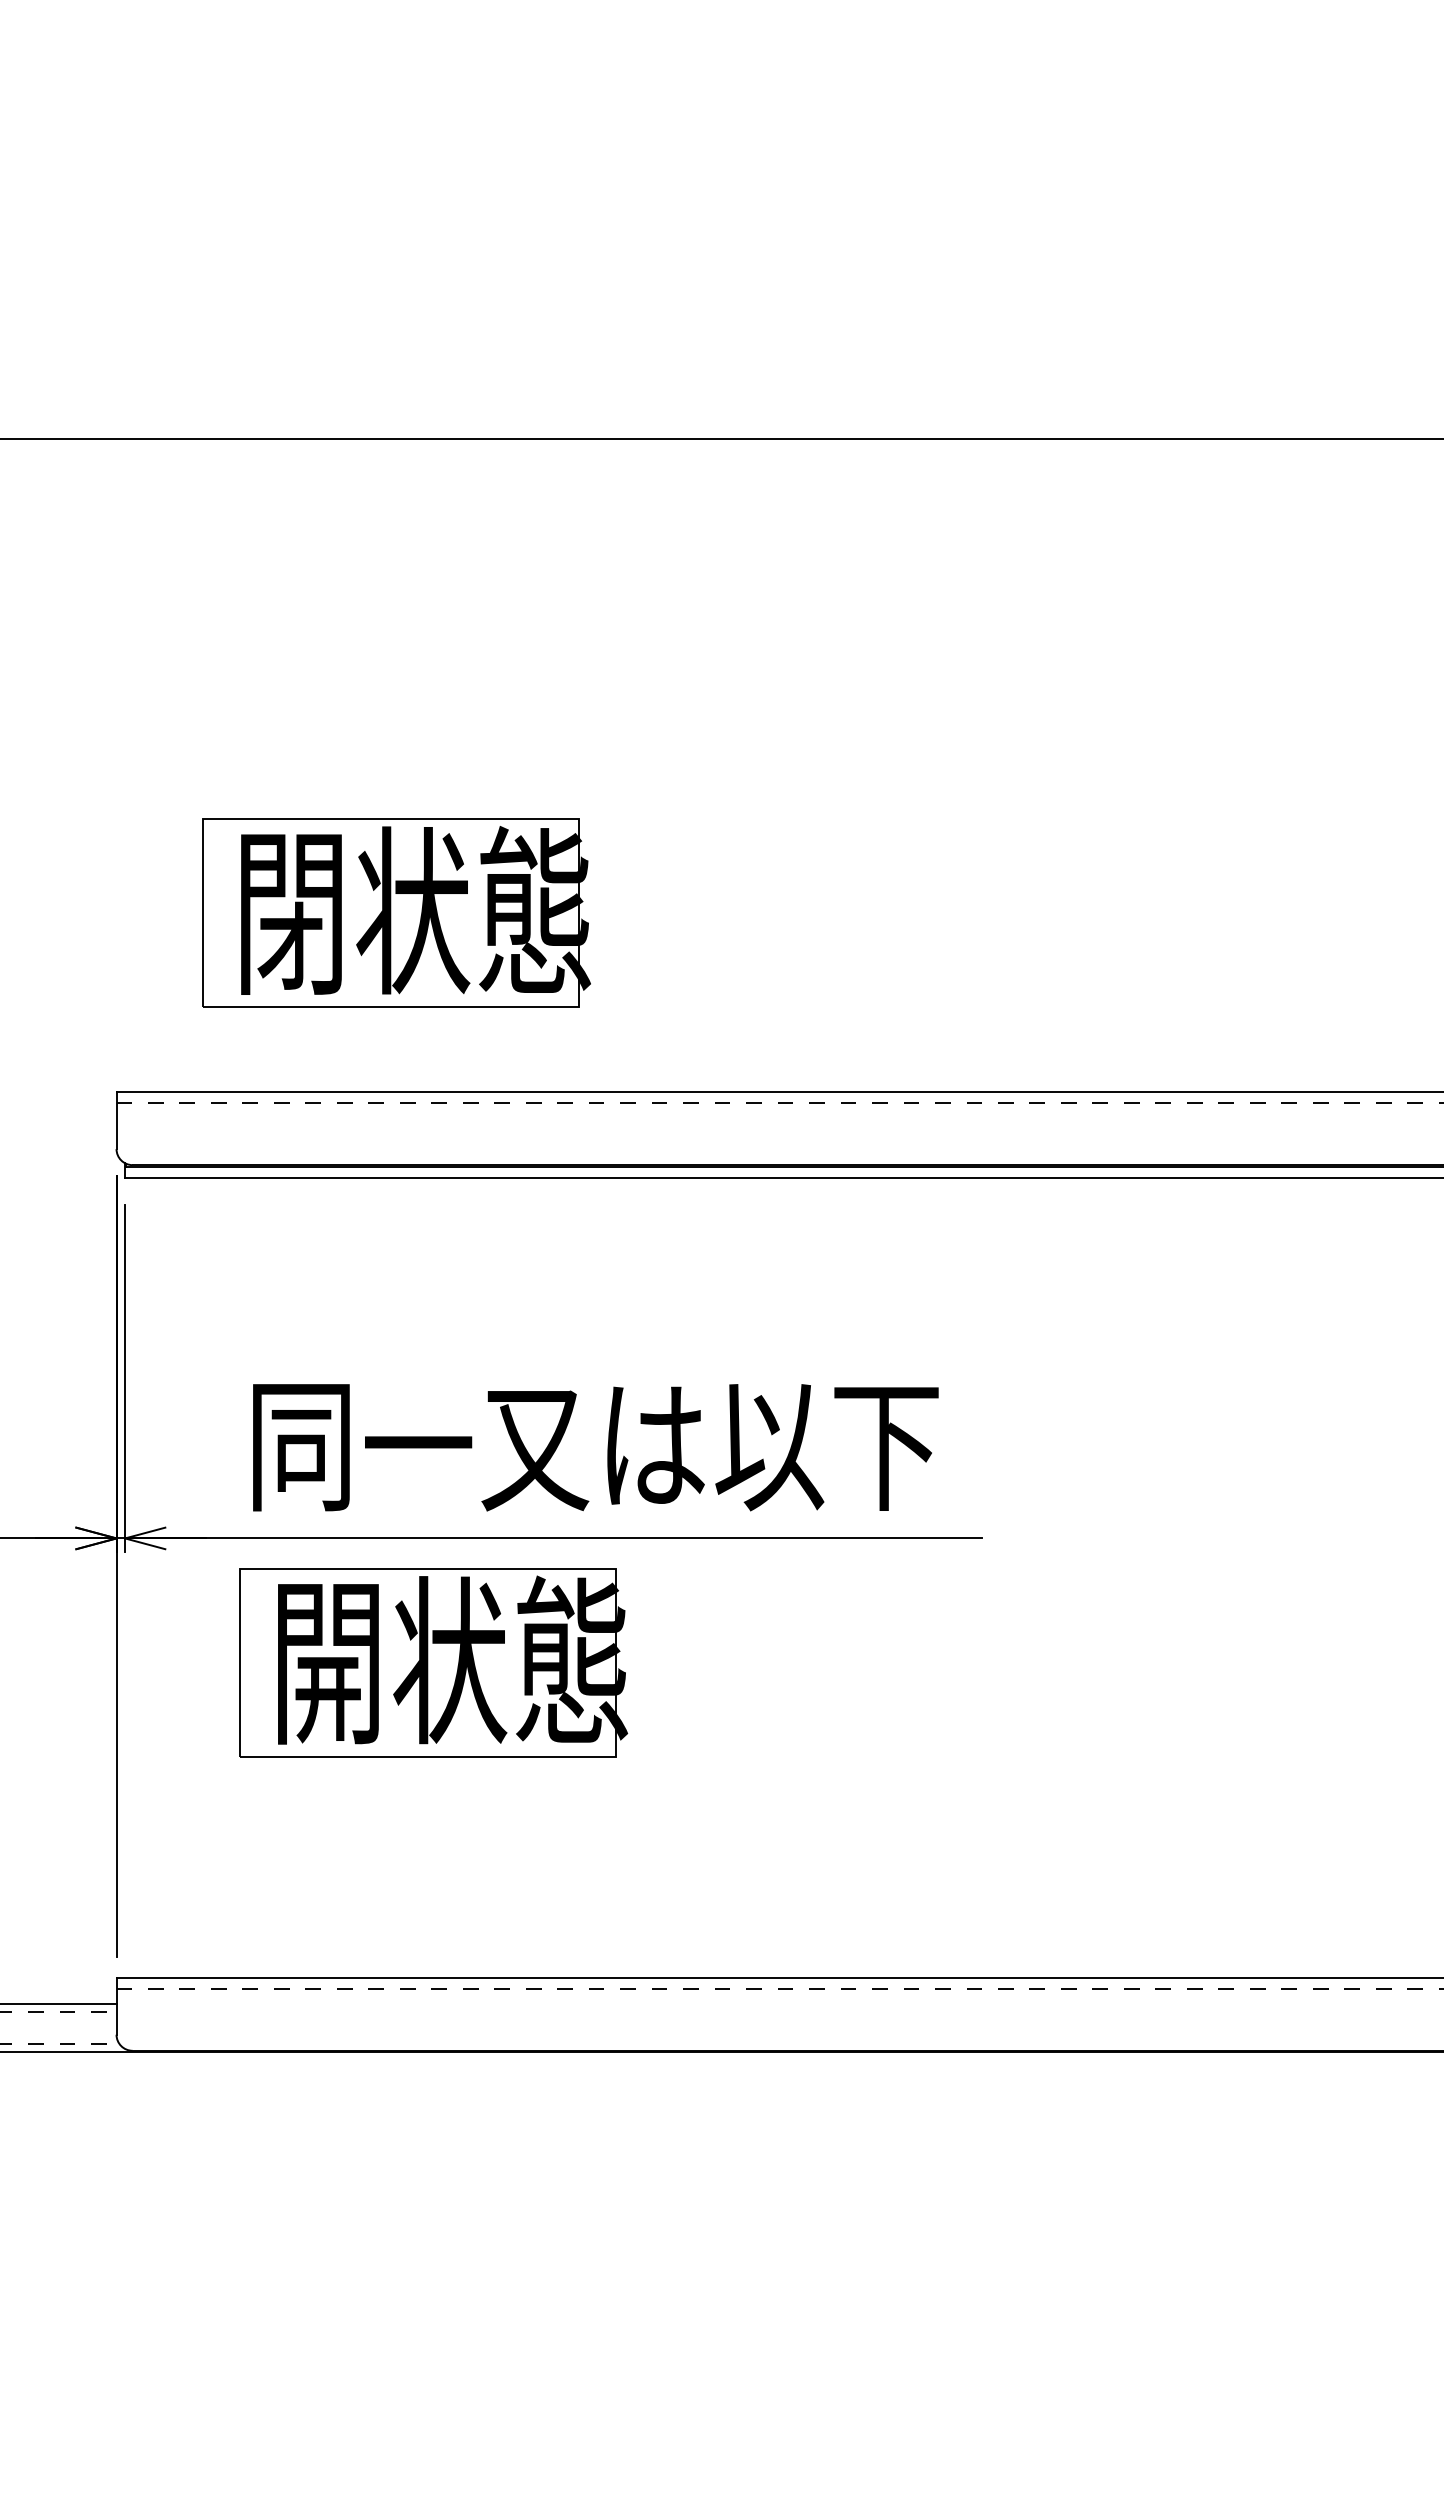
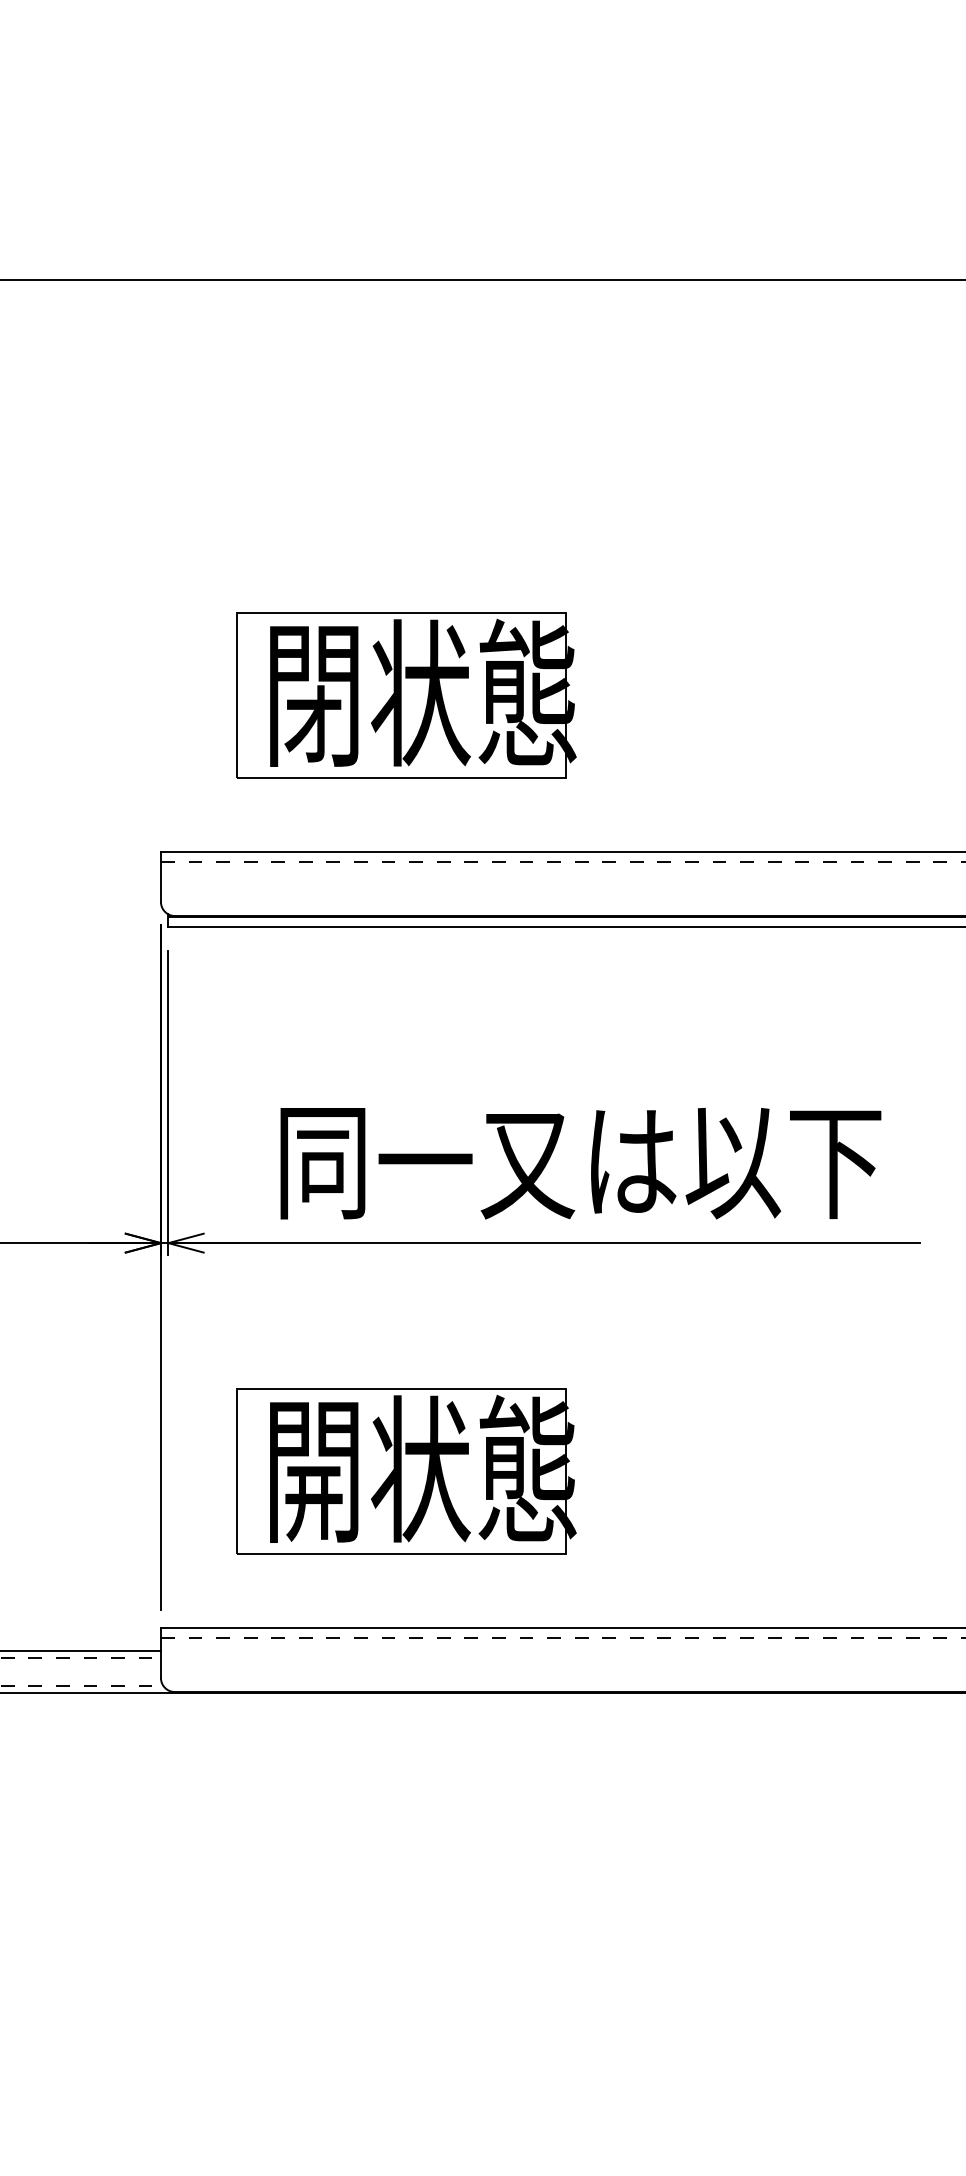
part: (433, 1662) -> (406, 1471), moved

